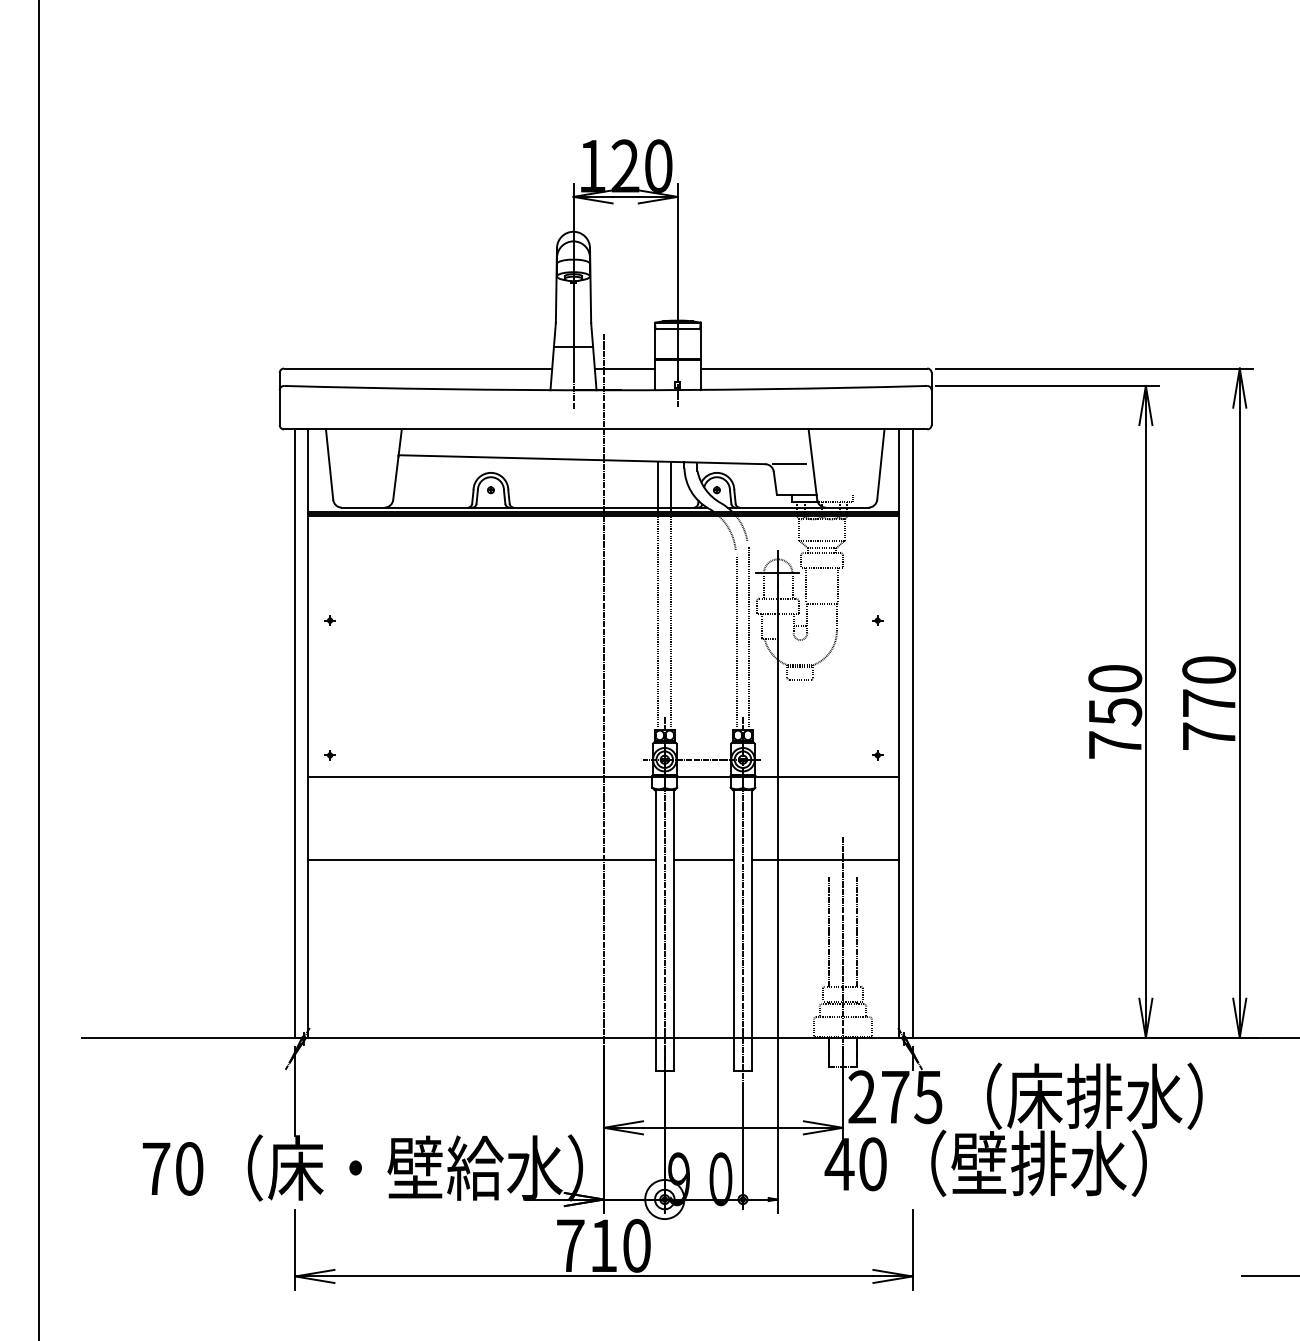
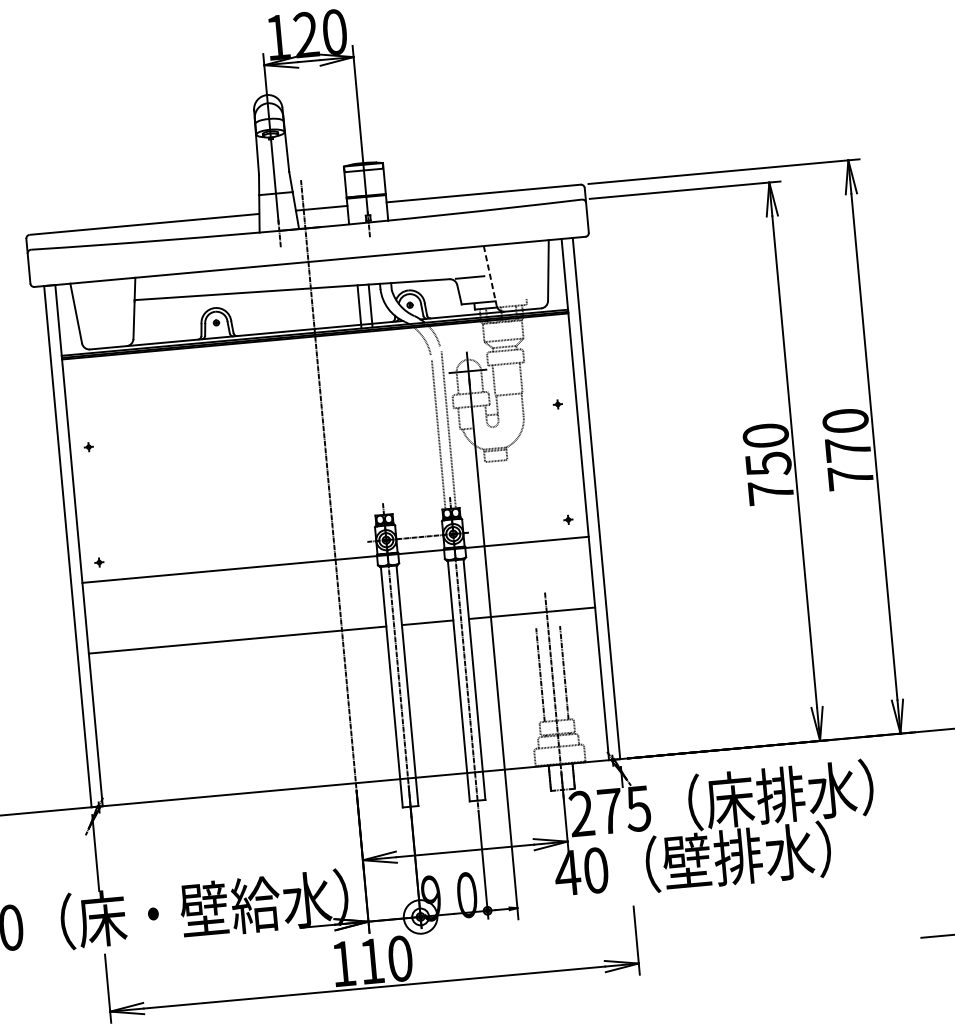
line: (812, 464) -> (489, 275), solid -> dashed
line: (658, 623) -> (370, 424), removed
line: (671, 623) -> (381, 423), removed
text: (570, 1245) -> (343, 963), 710 -> 110

